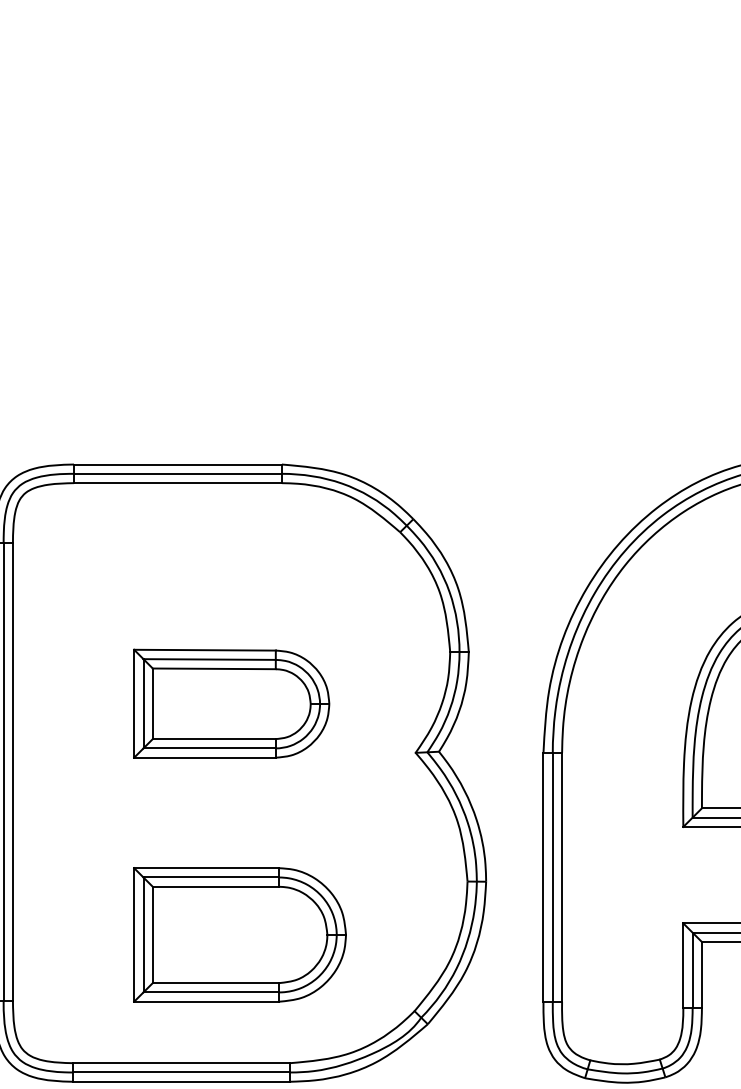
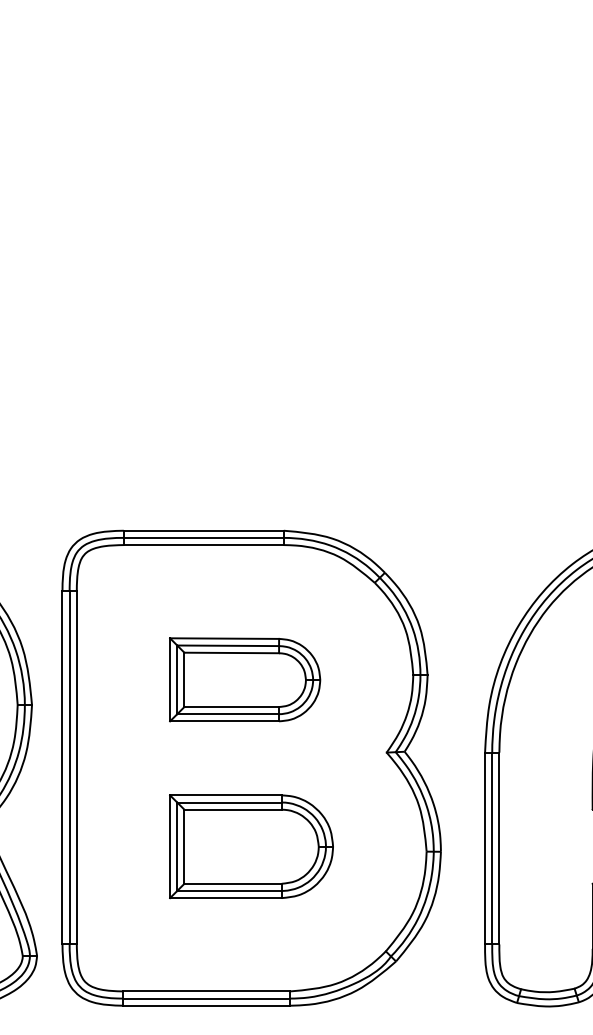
part: (232, 703) -> (245, 679), moved
part: (239, 934) -> (251, 846), moved

